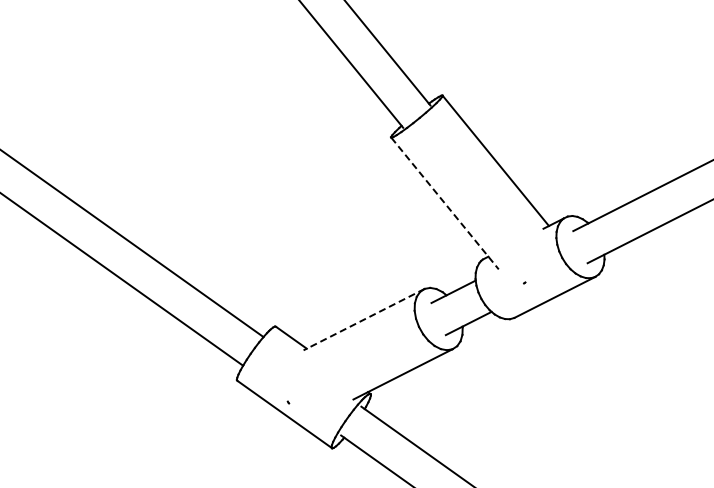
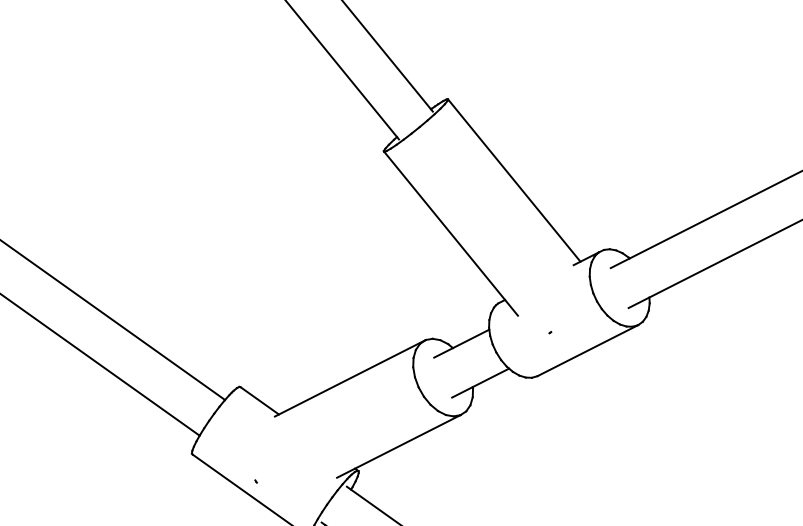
line: (445, 203) -> (451, 233), dashed -> solid
line: (364, 319) -> (350, 378), dashed -> solid

